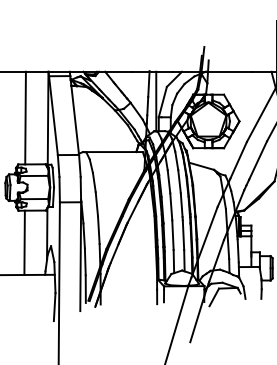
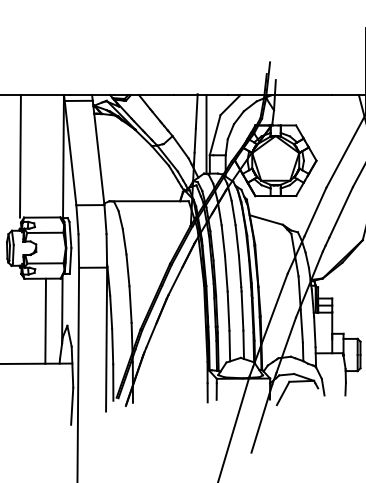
line: (25, 117) -> (20, 155), moved
line: (24, 242) -> (45, 320), moved

